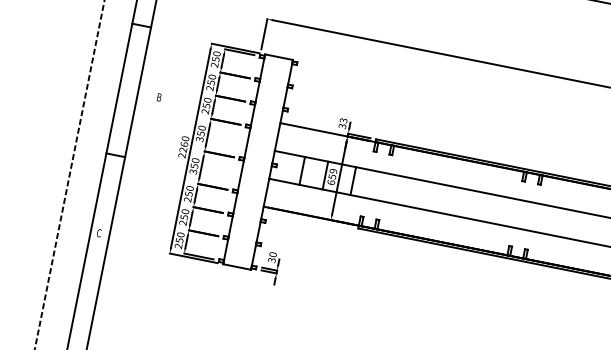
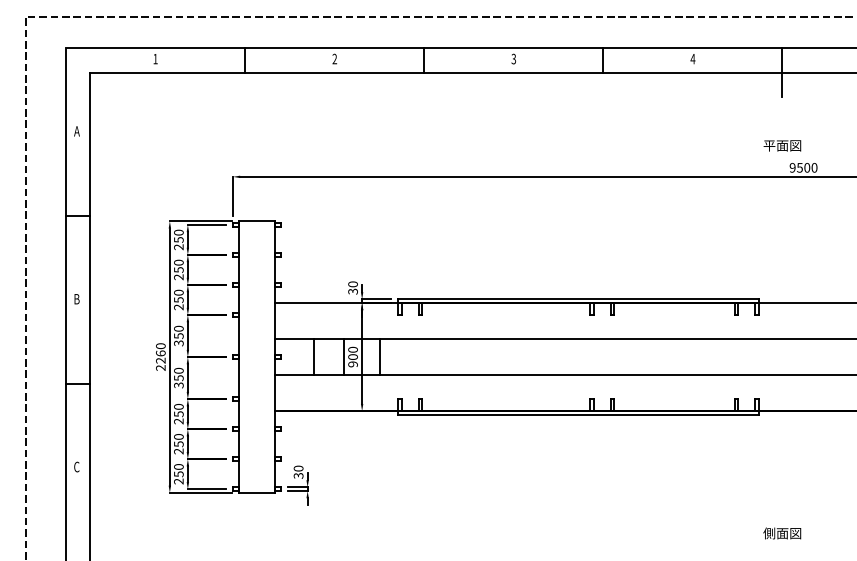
text: (158, 97) -> (76, 299), moved
text: (343, 120) -> (352, 284), 33 -> 30
text: (331, 177) -> (352, 357), 659 -> 900
text: (98, 232) -> (76, 466), moved

